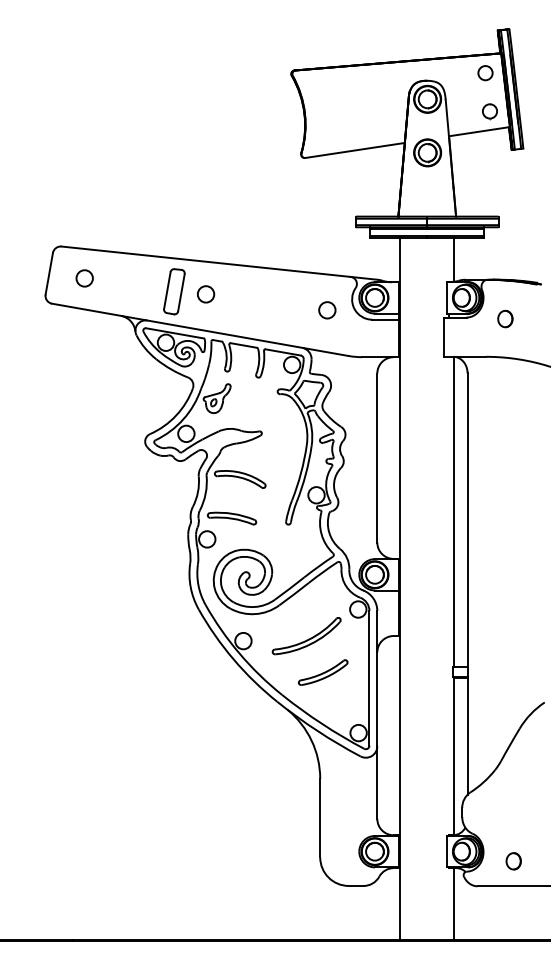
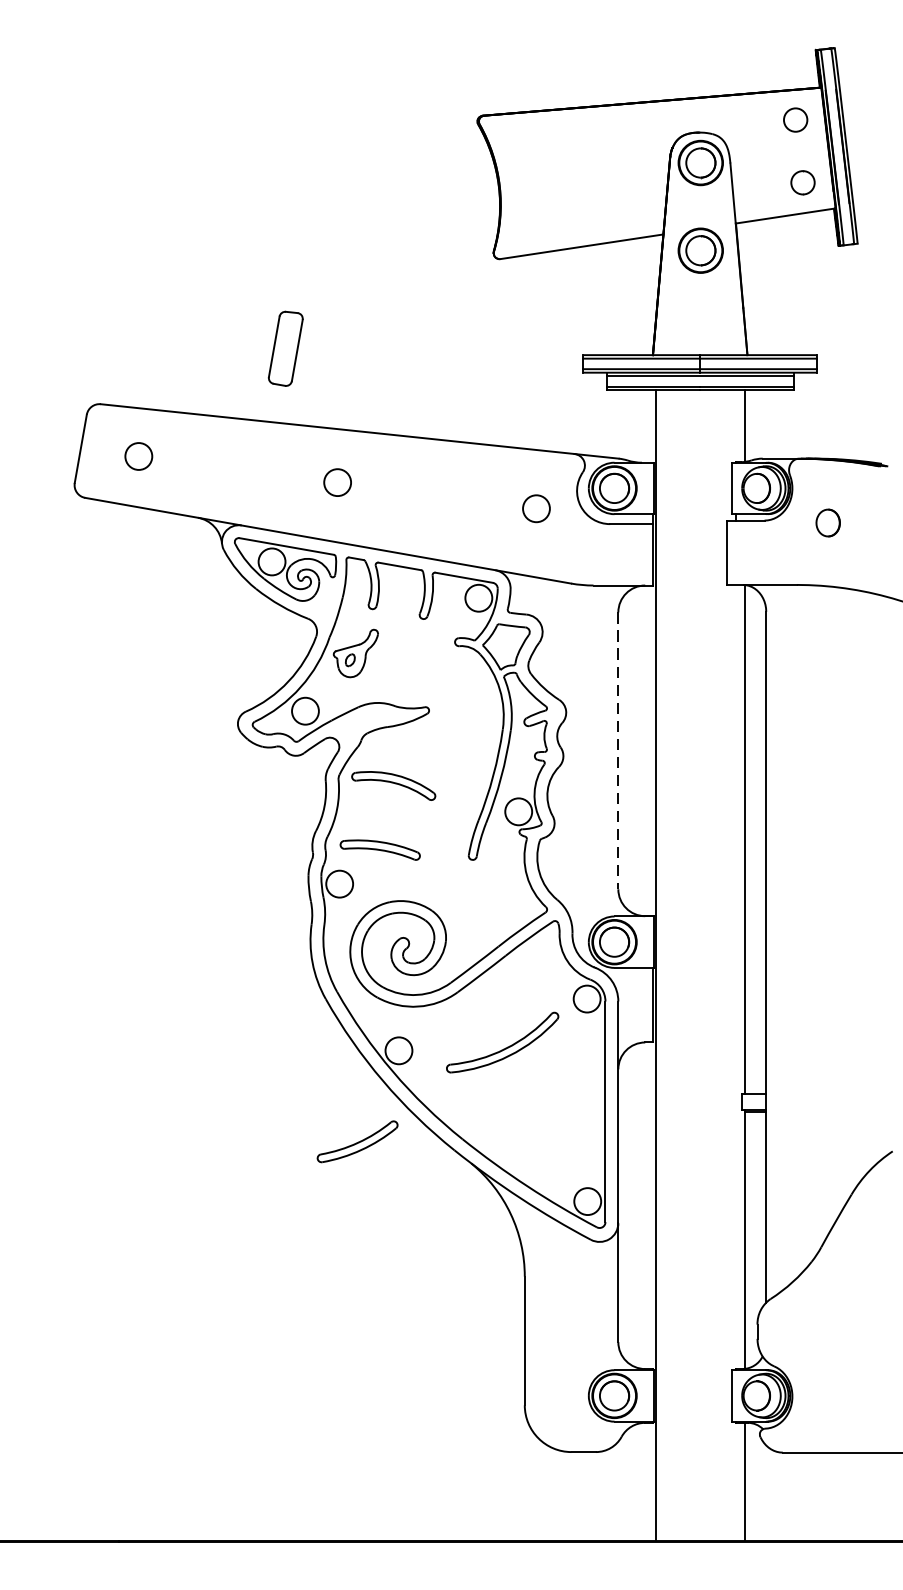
part: (174, 291) -> (285, 348), moved
line: (377, 458) -> (618, 751), solid -> dashed
part: (323, 672) -> (358, 1141), moved
part: (513, 861) -> (841, 1412), removed

